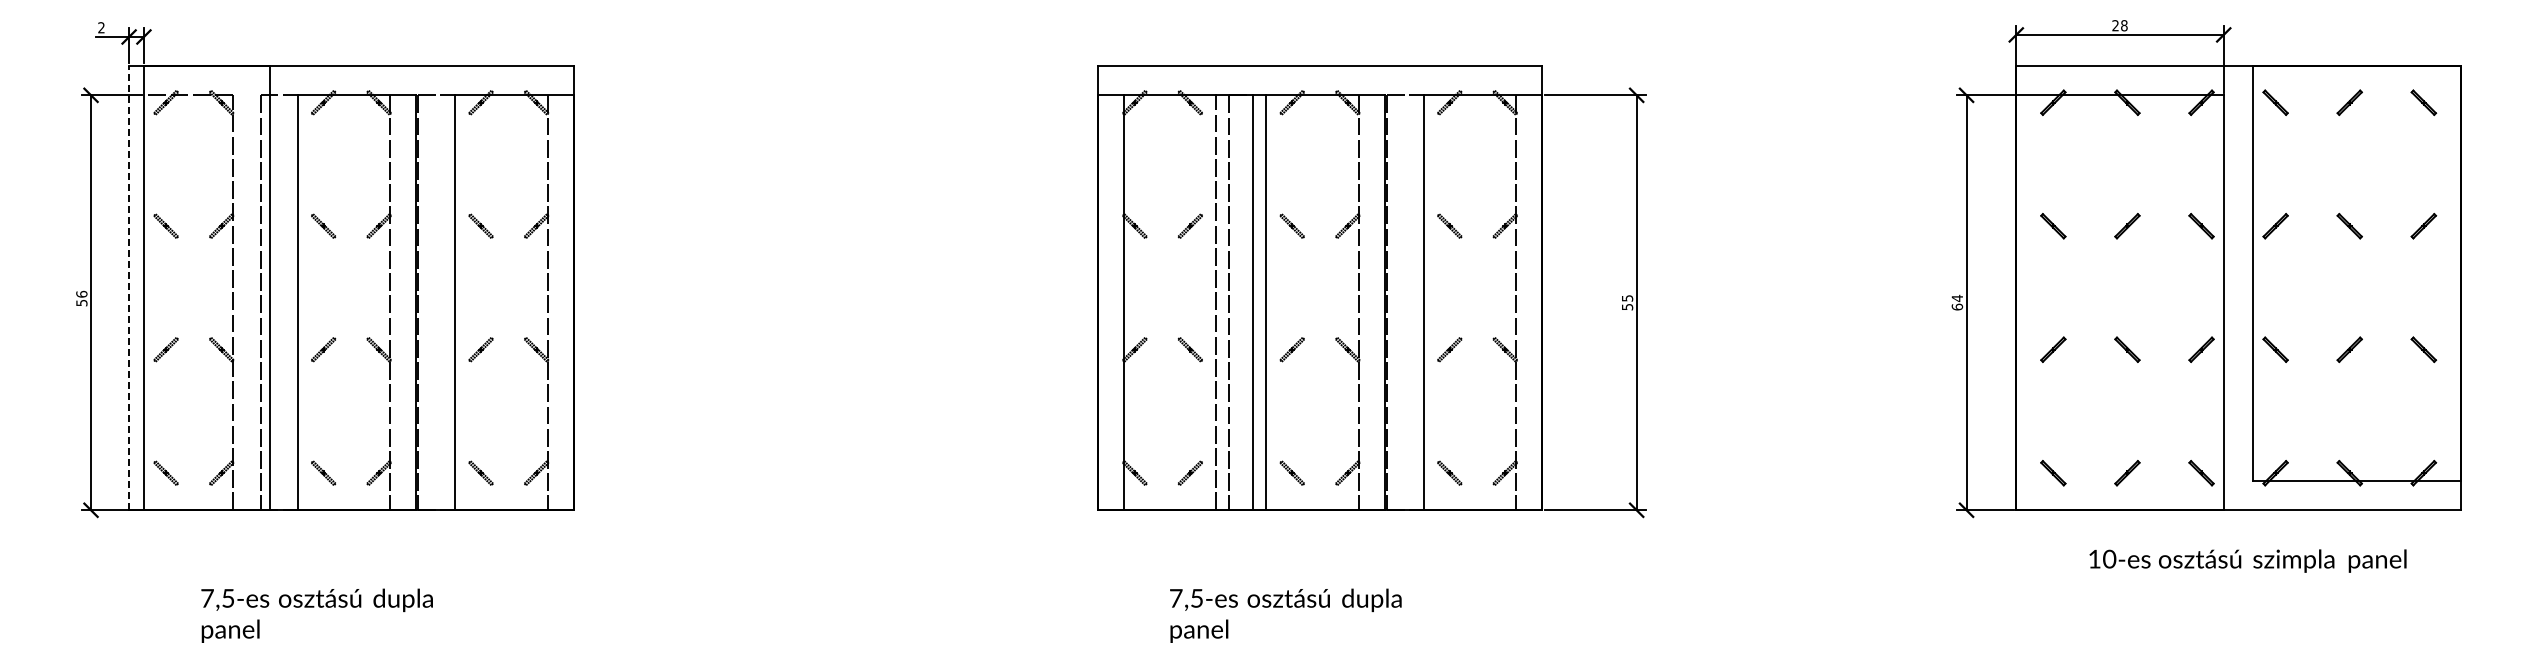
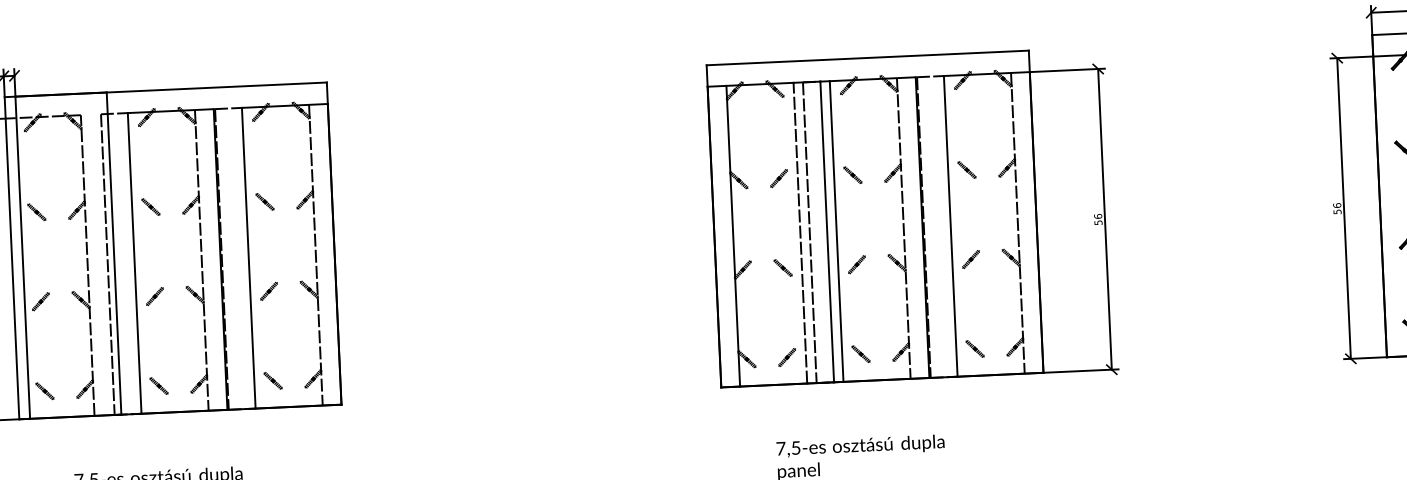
line: (129, 287) -> (12, 257), dashed -> solid
text: (1627, 298) -> (1098, 216), 55 -> 56
text: (1957, 302) -> (1337, 208), 64 -> 56

